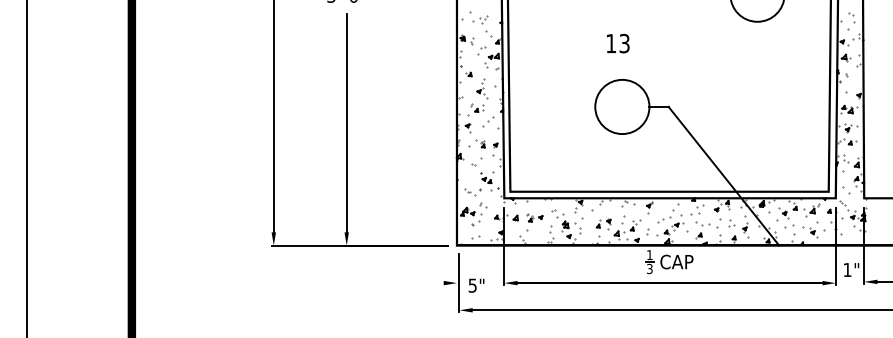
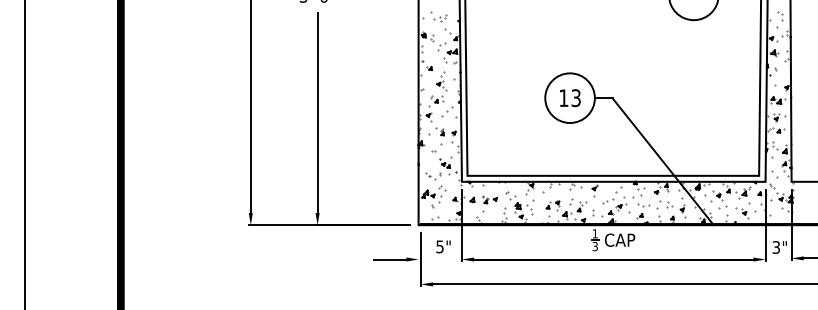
text: (618, 43) -> (570, 98), moved
text: (846, 269) -> (775, 247), 1" -> 3"
line: (425, 283) -> (389, 259), added
text: (476, 285) -> (443, 246), moved

